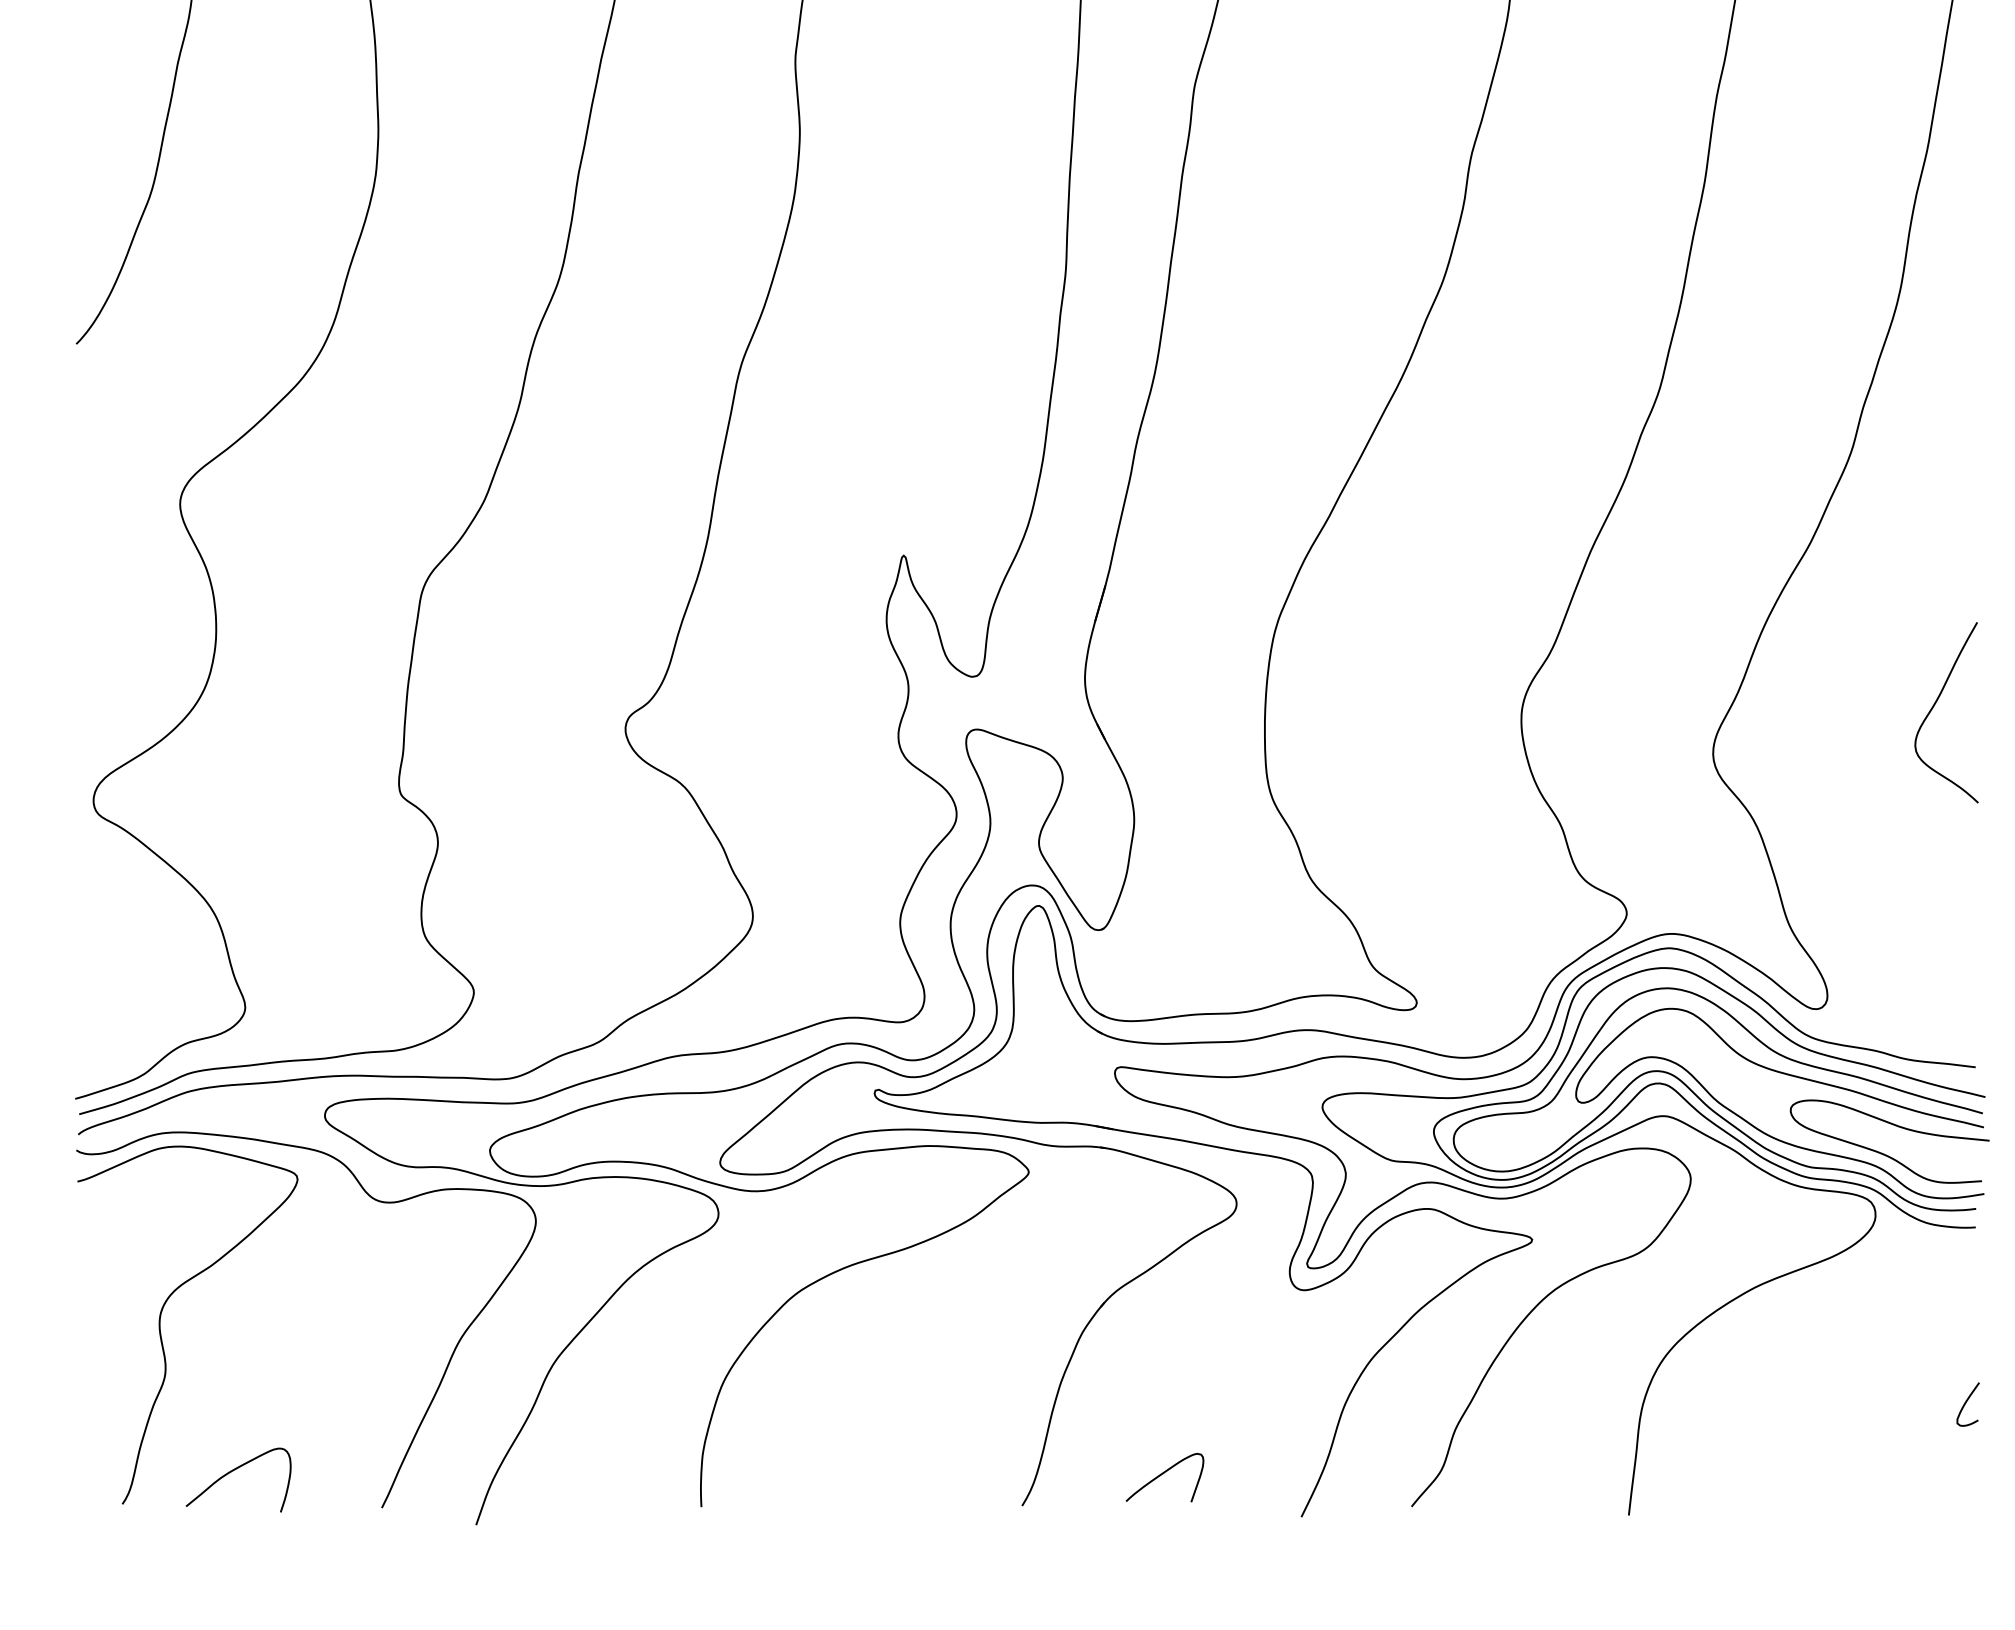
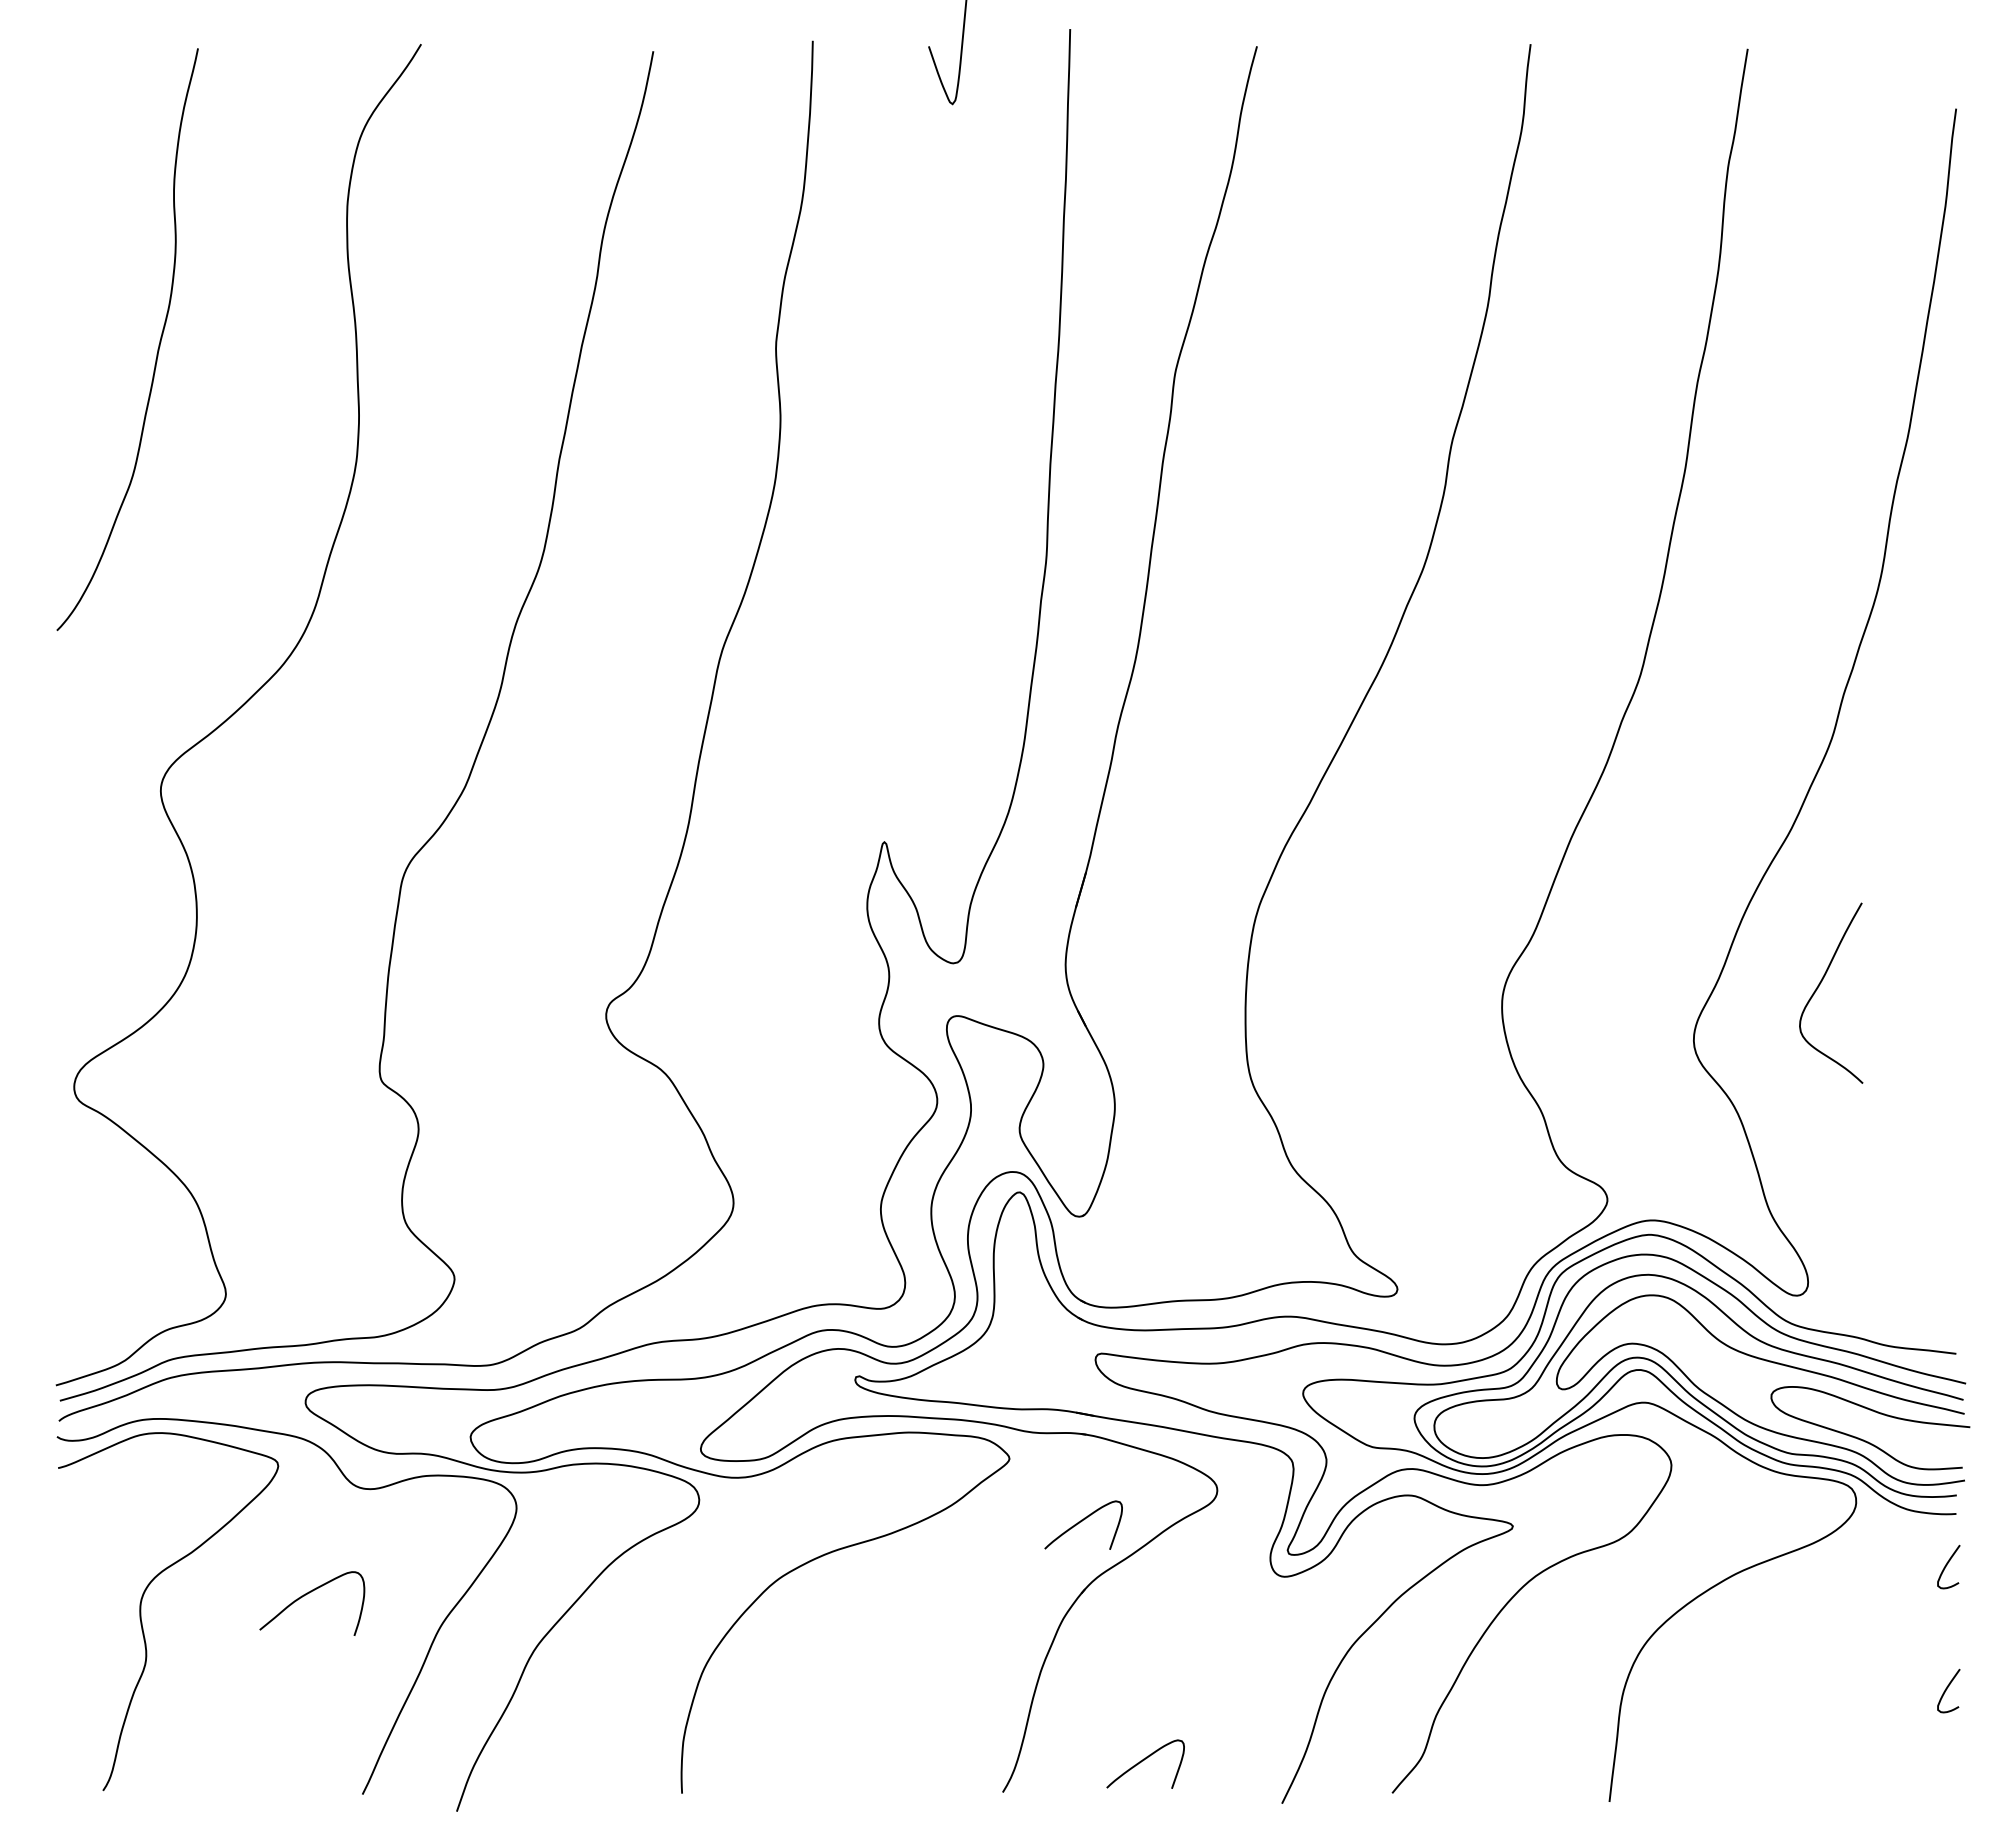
curve: (1934, 705) -> (1819, 986), moved
curve: (1100, 1235) -> (1081, 1522), added
curve: (1966, 1278) -> (1947, 1565), added
curve: (232, 1471) -> (306, 1595), moved

